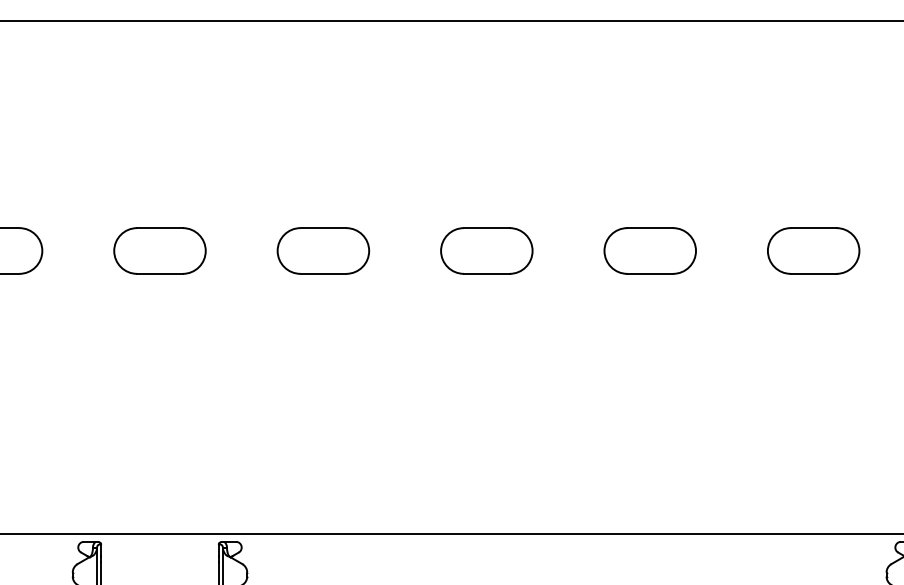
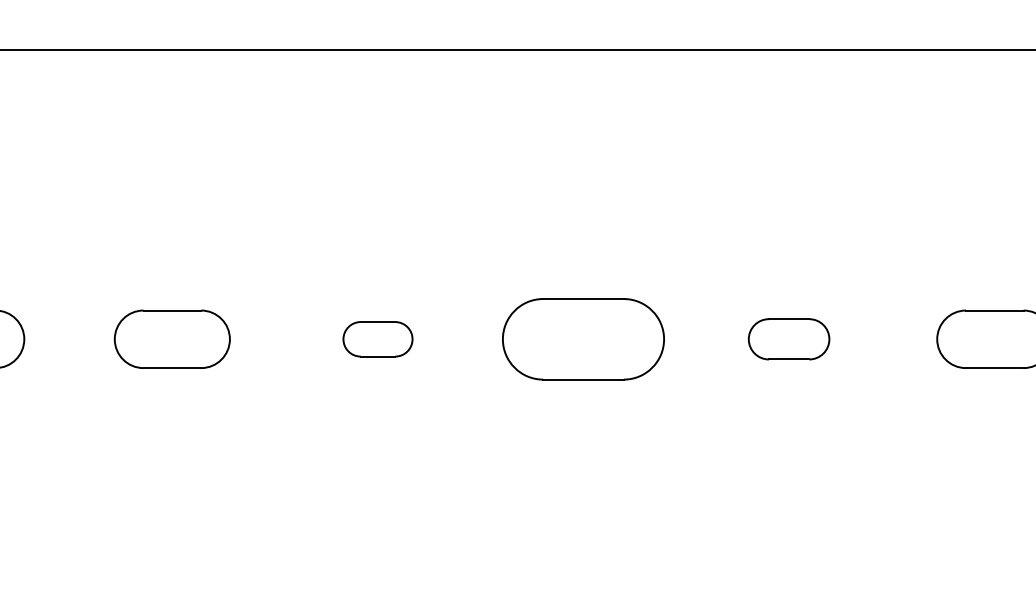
part: (323, 250) -> (378, 338), size x0.6
part: (486, 250) -> (583, 338), size x1.4
part: (649, 250) -> (788, 338), size x0.7

